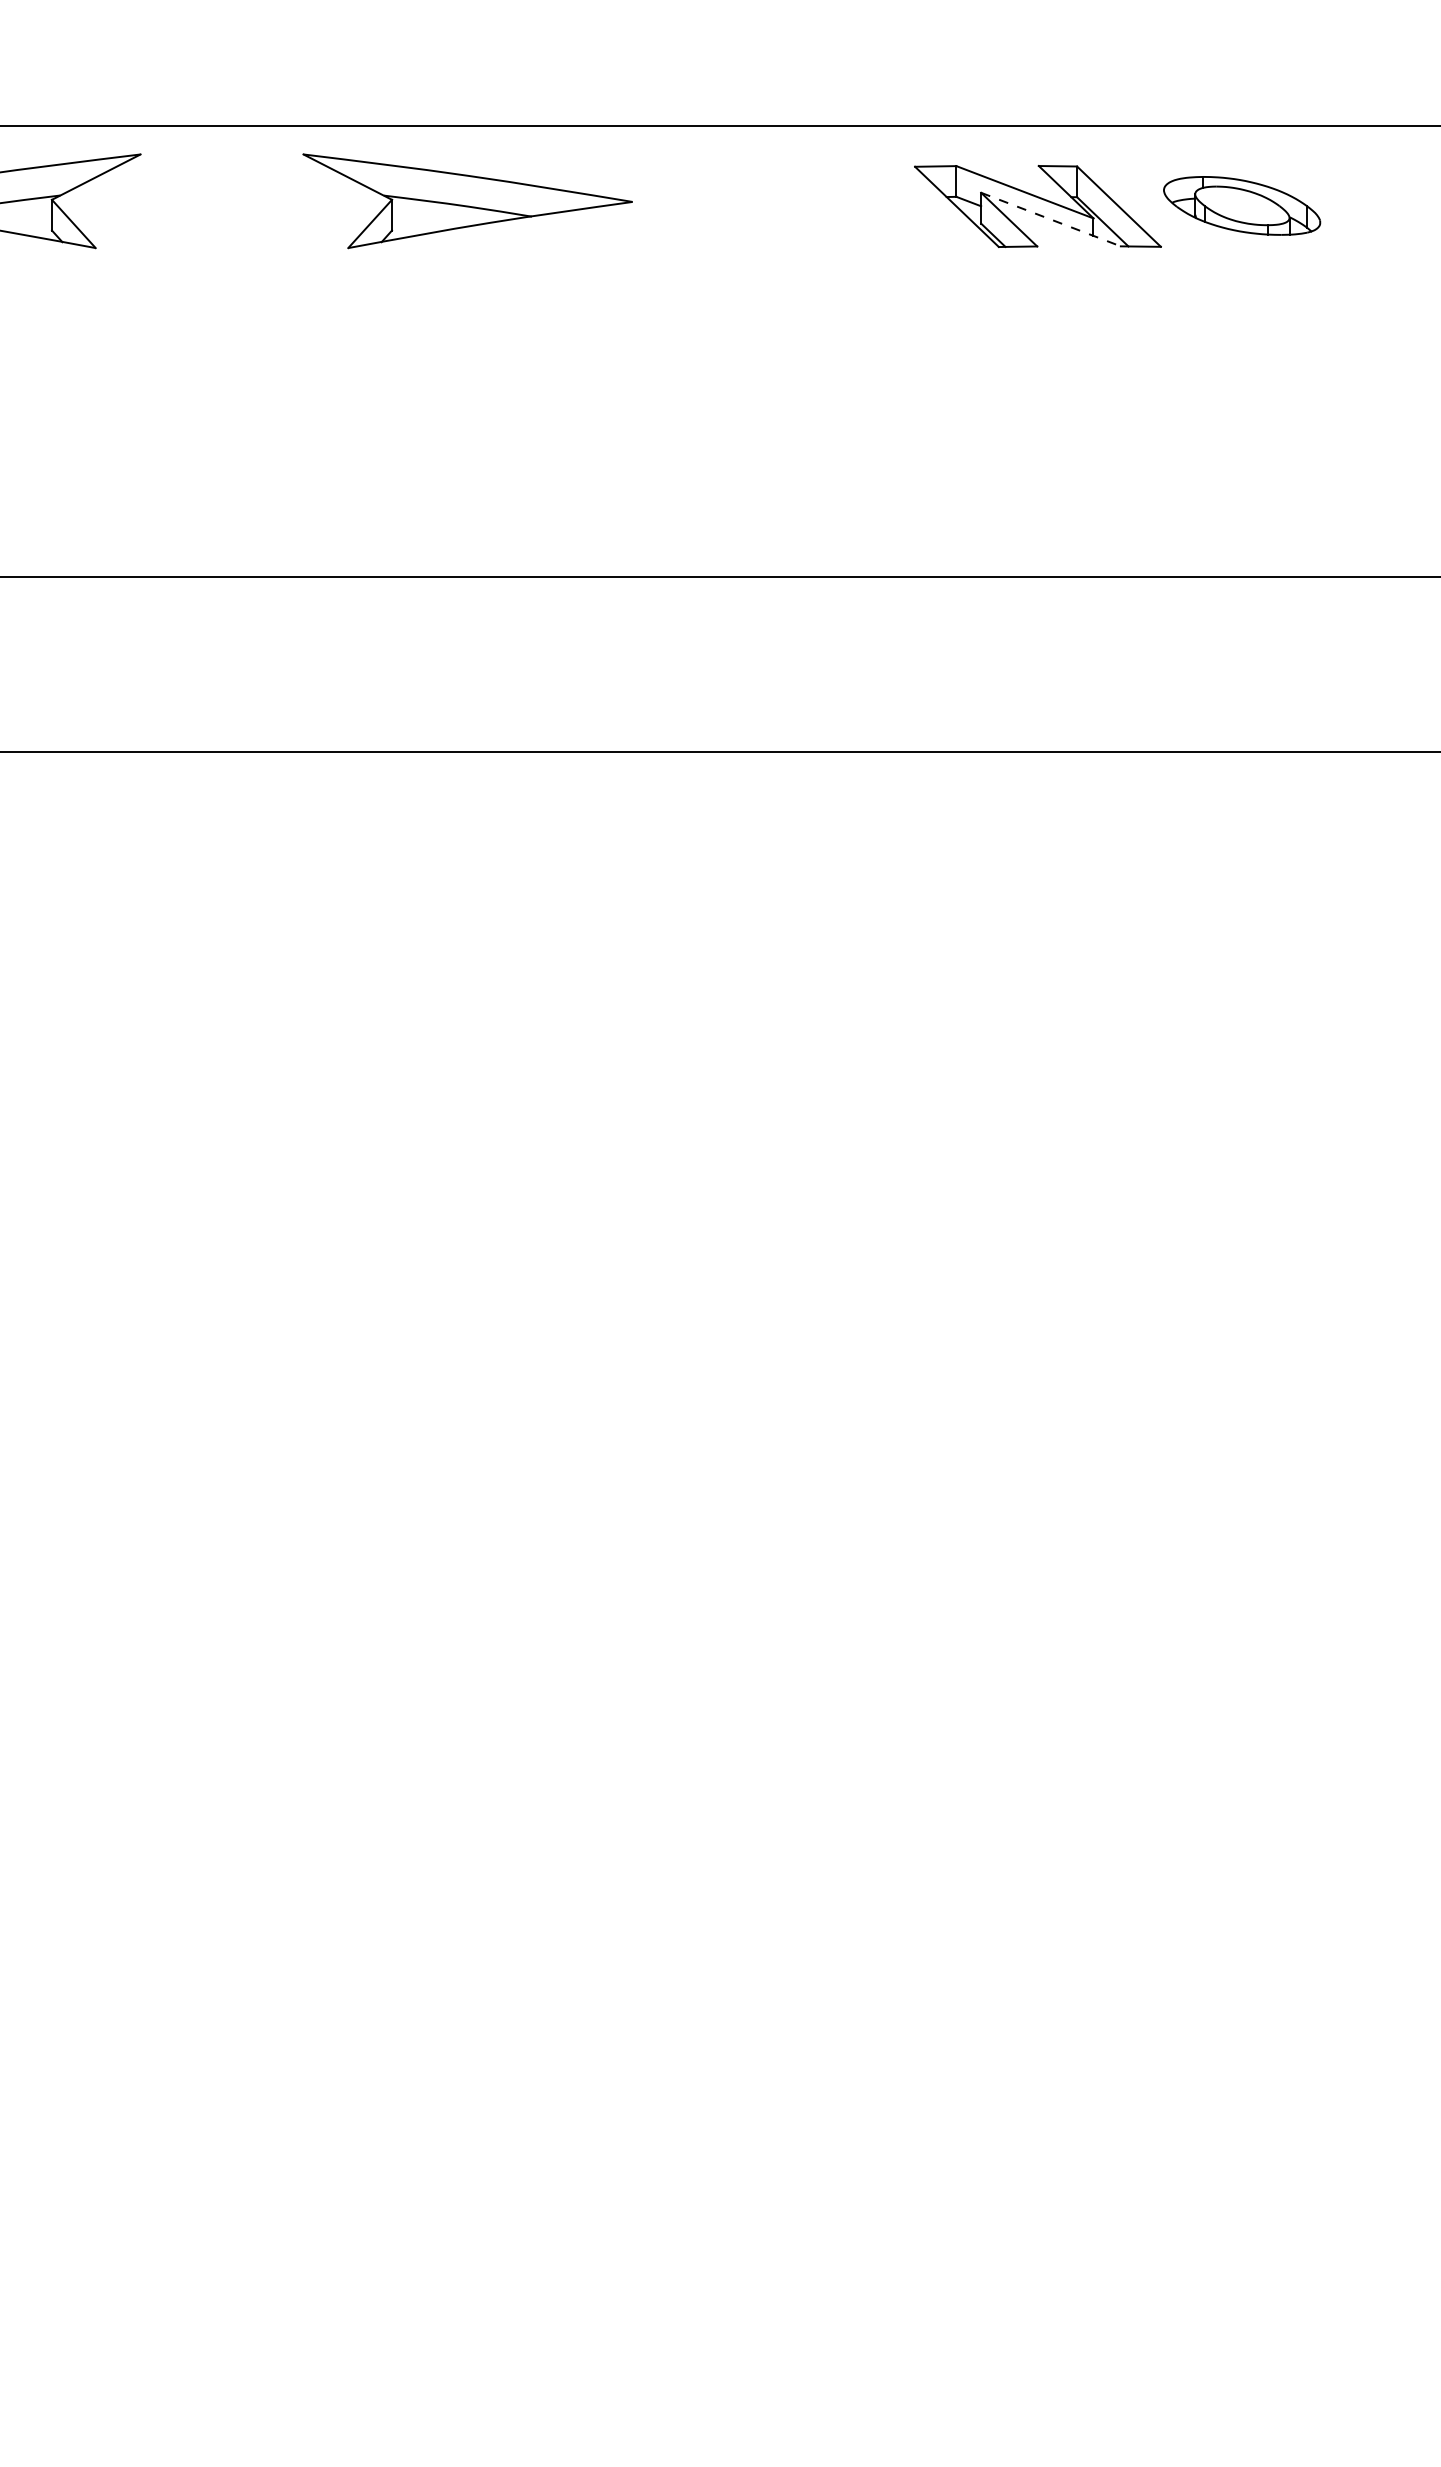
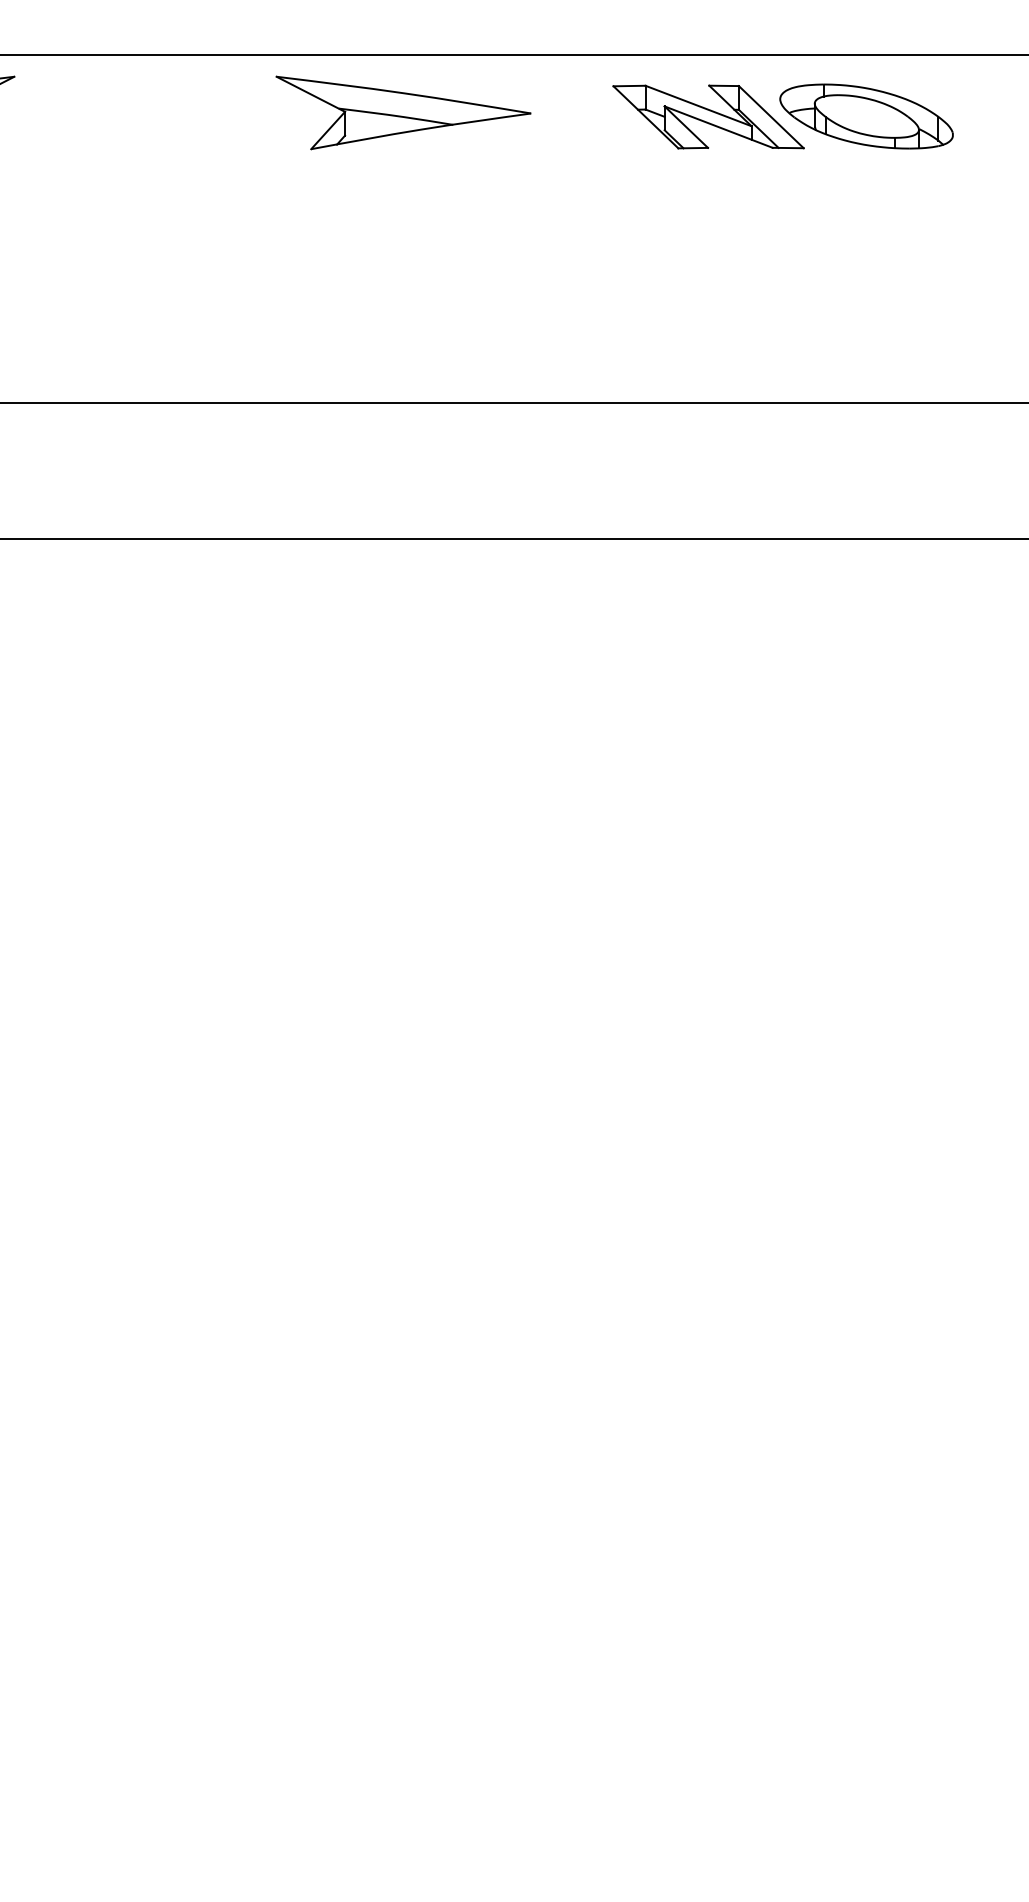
part: (467, 201) -> (403, 113), moved
part: (1241, 205) -> (866, 116), size x1.43
line: (1051, 219) -> (719, 127), dashed -> solid

